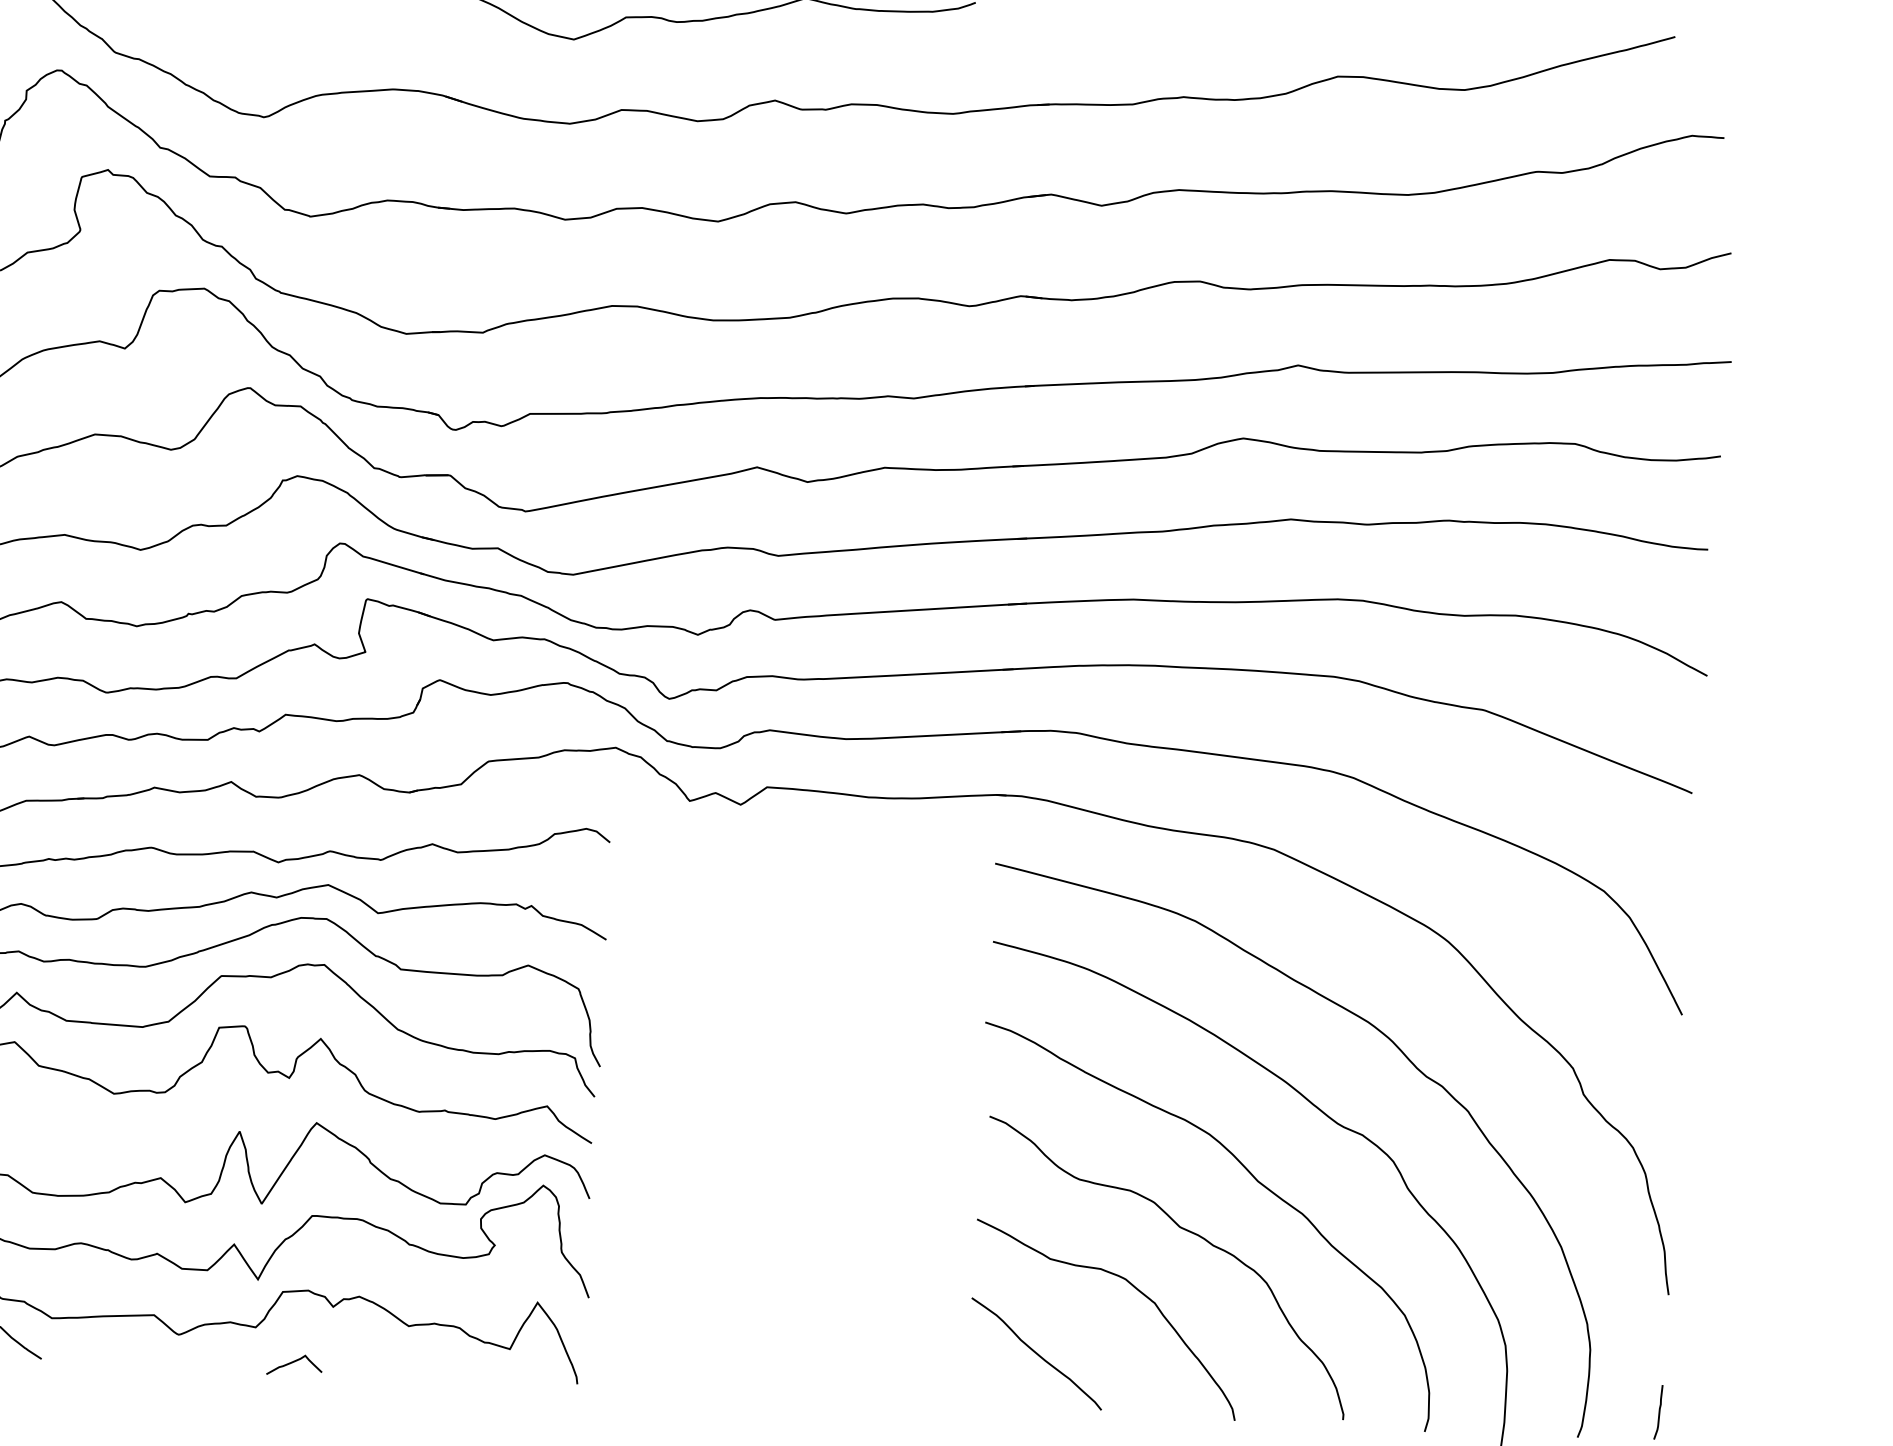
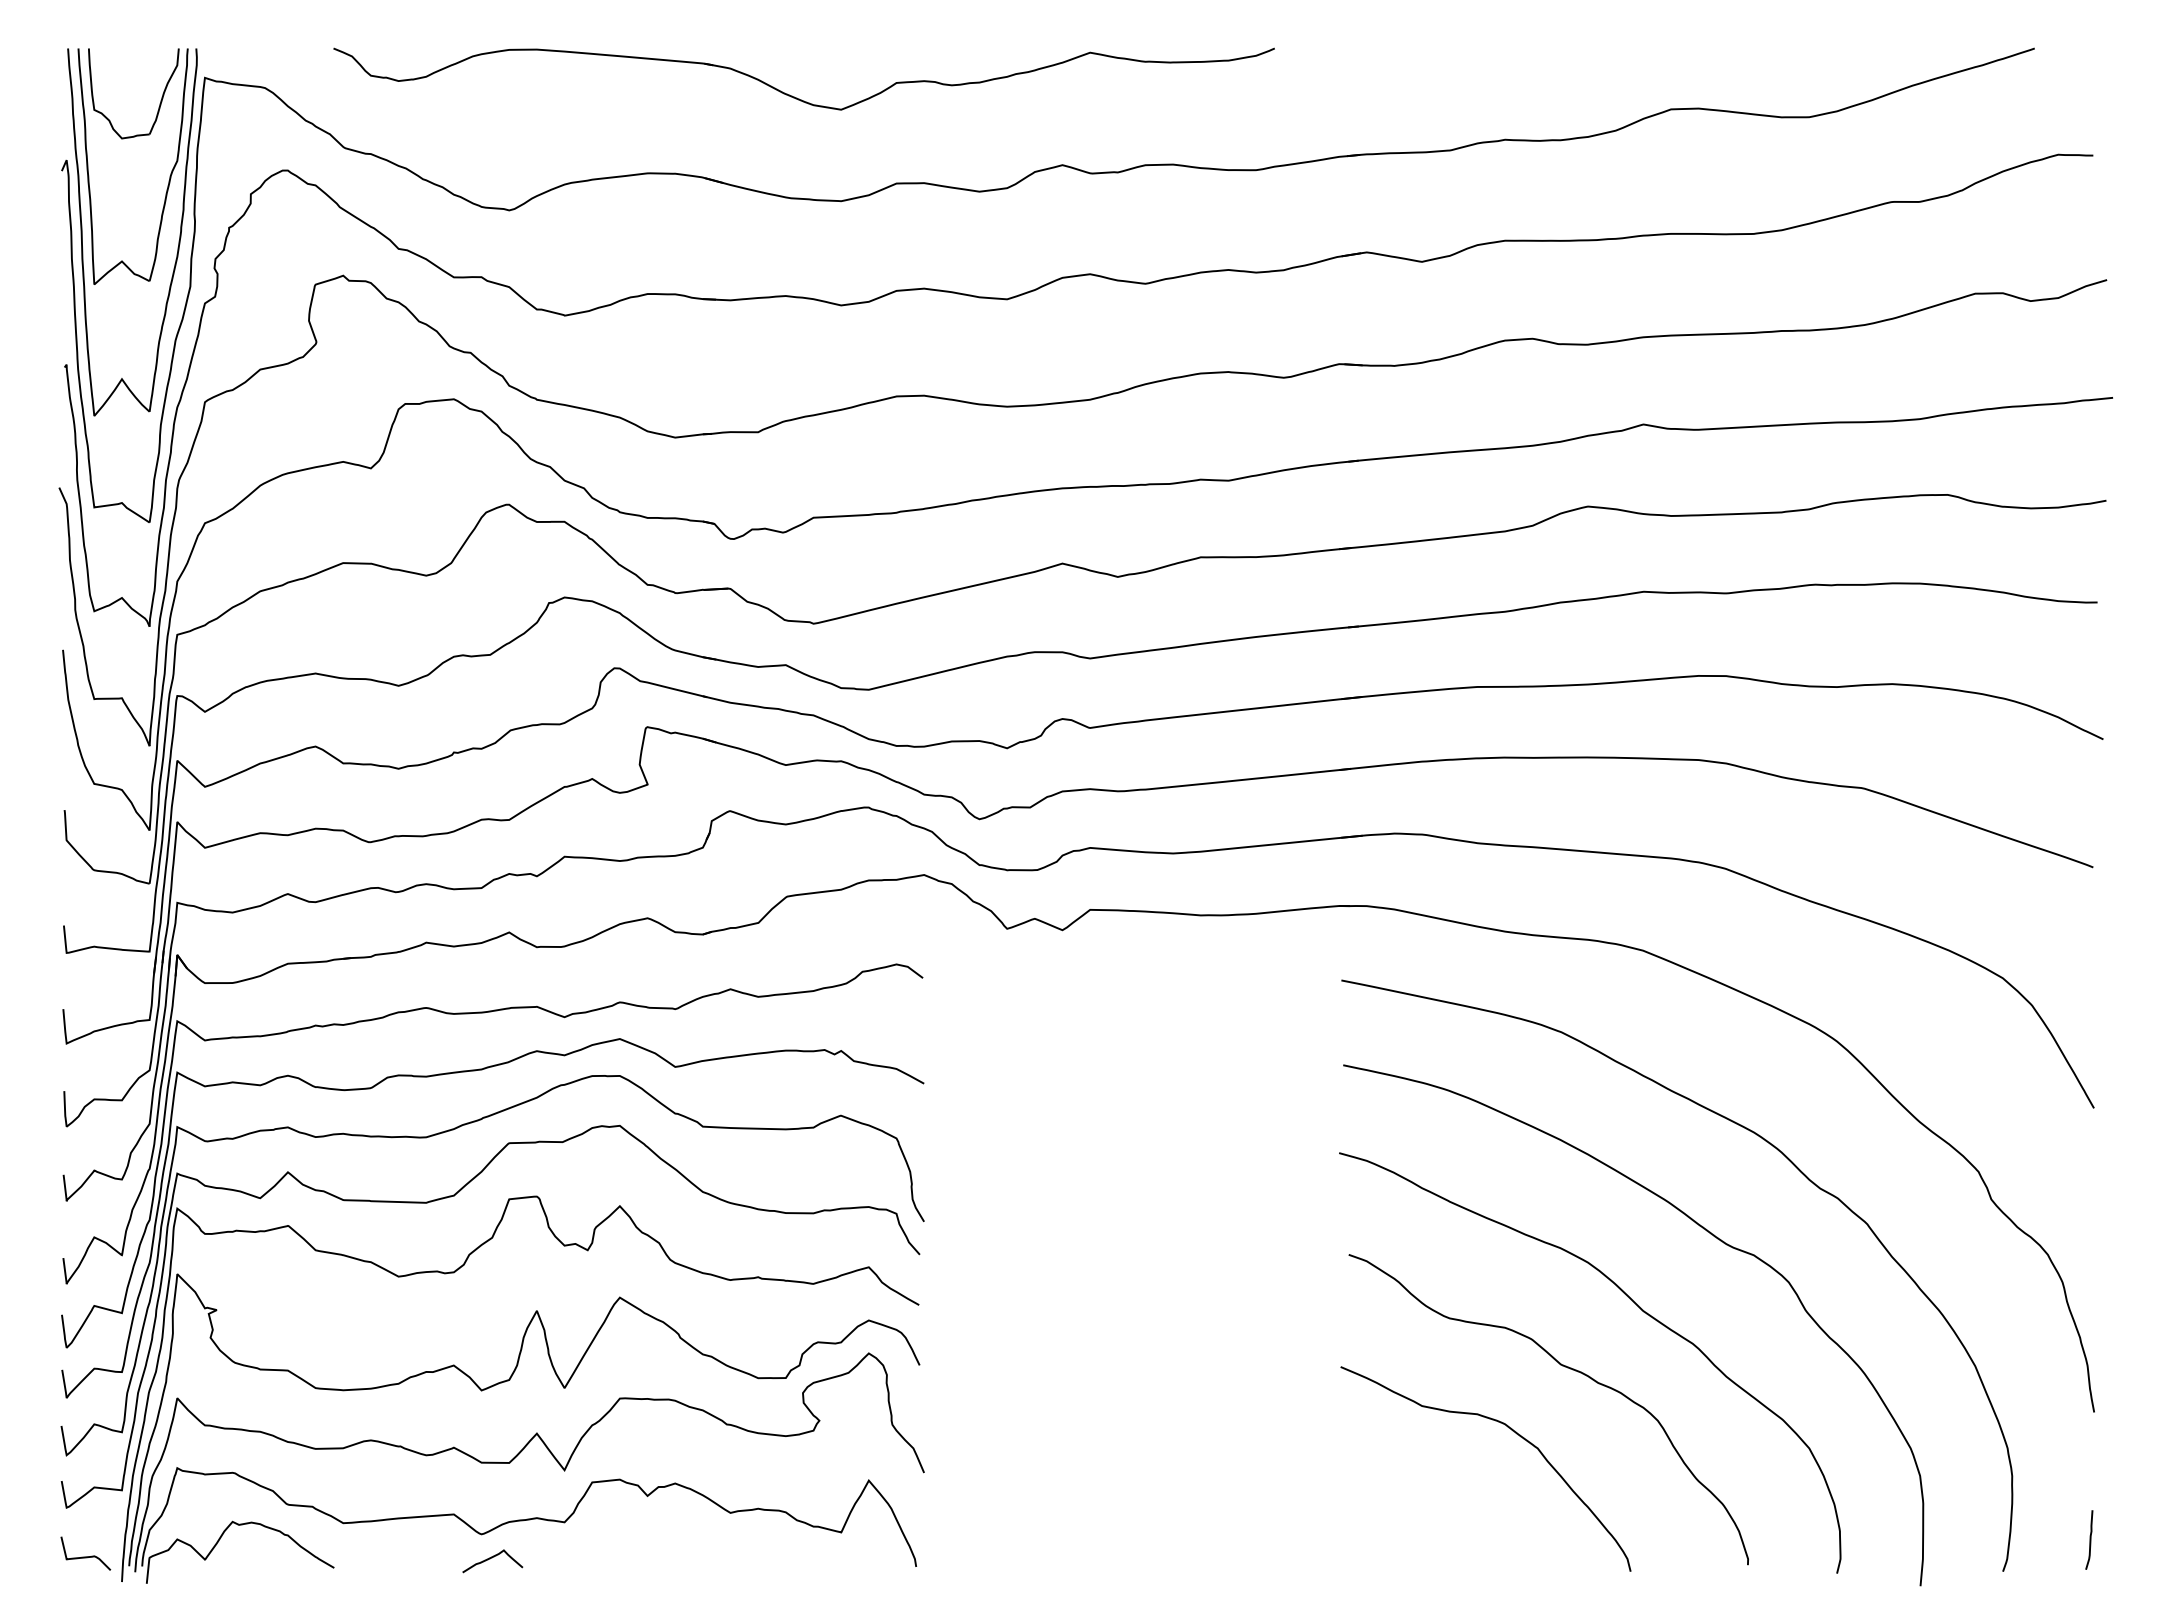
curve: (1036, 1353) -> (1412, 1509), removed
curve: (292, 1363) -> (490, 1559), moved

